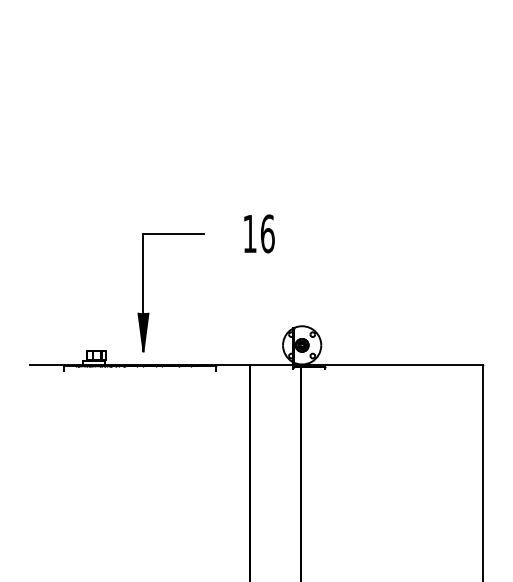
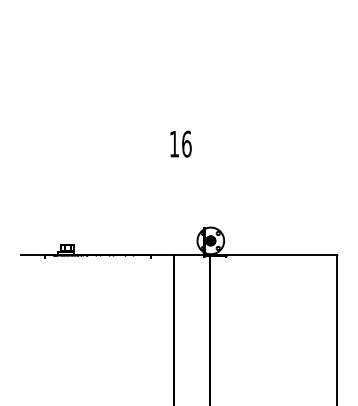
text: (258, 232) -> (180, 143), moved
part: (143, 293) -> (100, 204), removed

